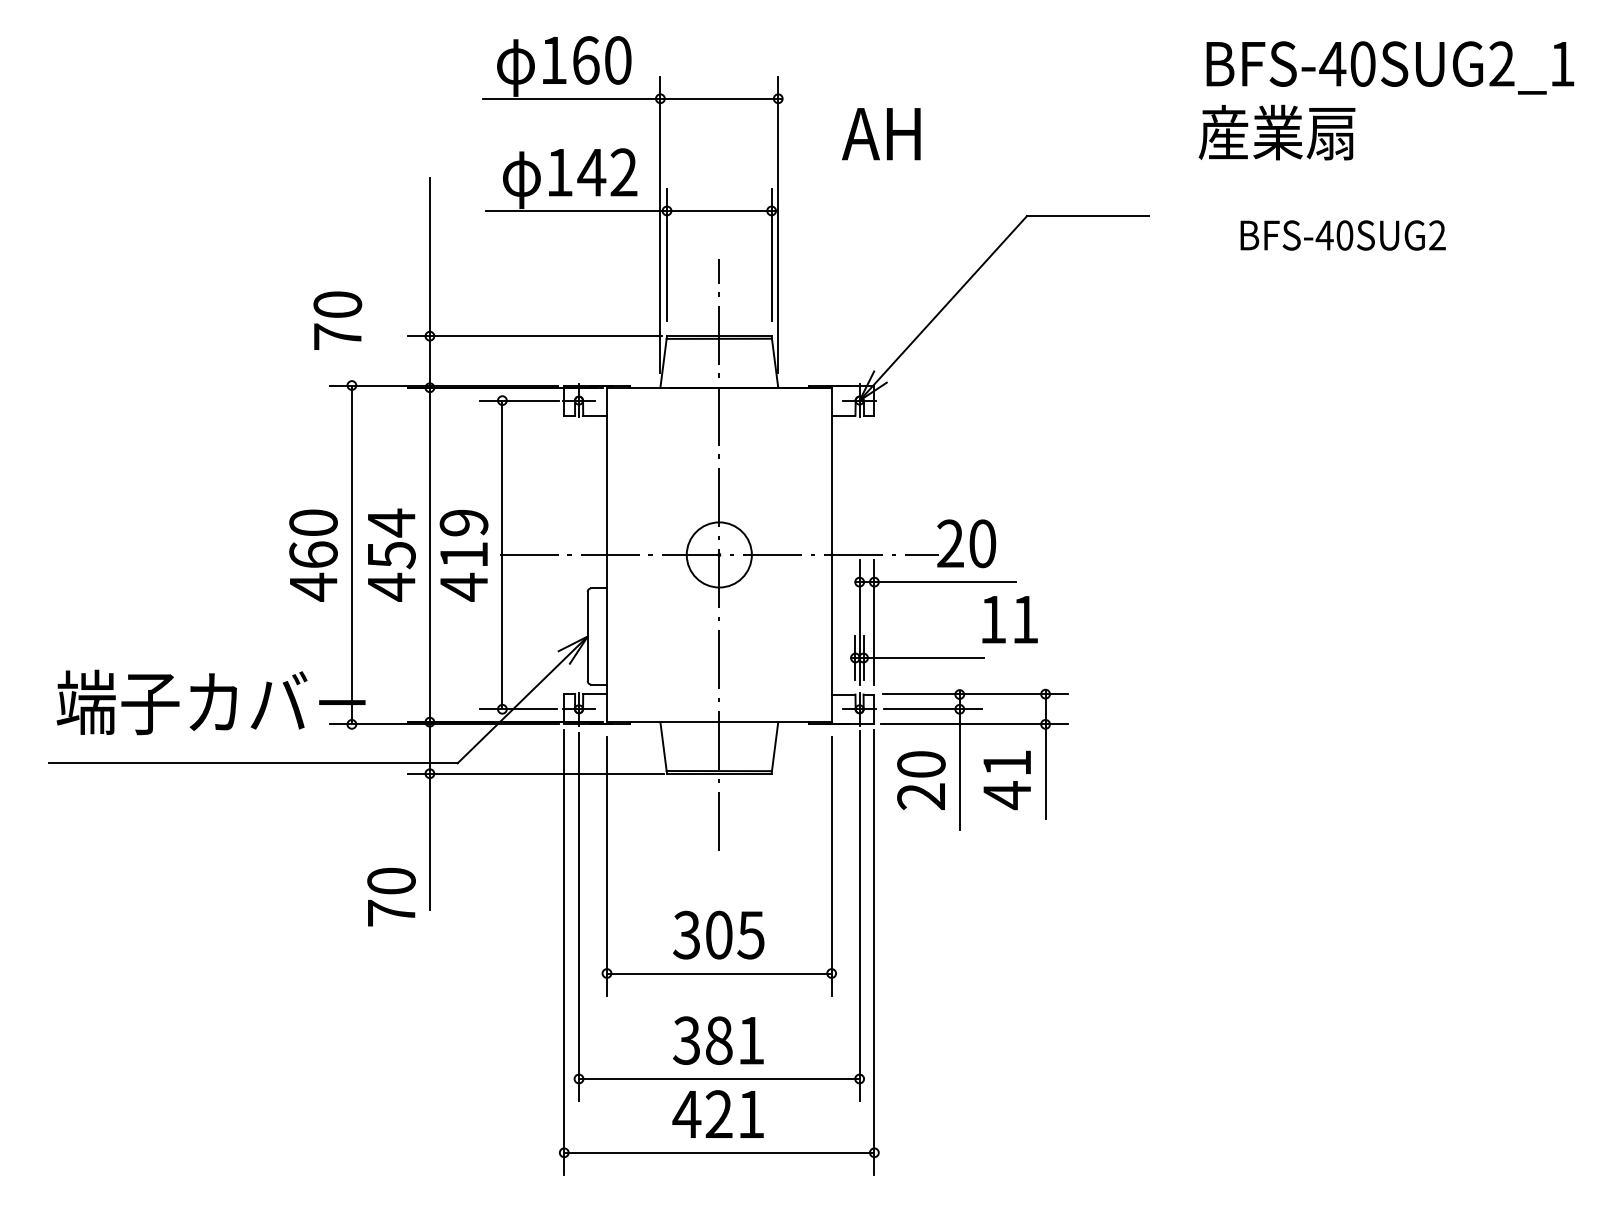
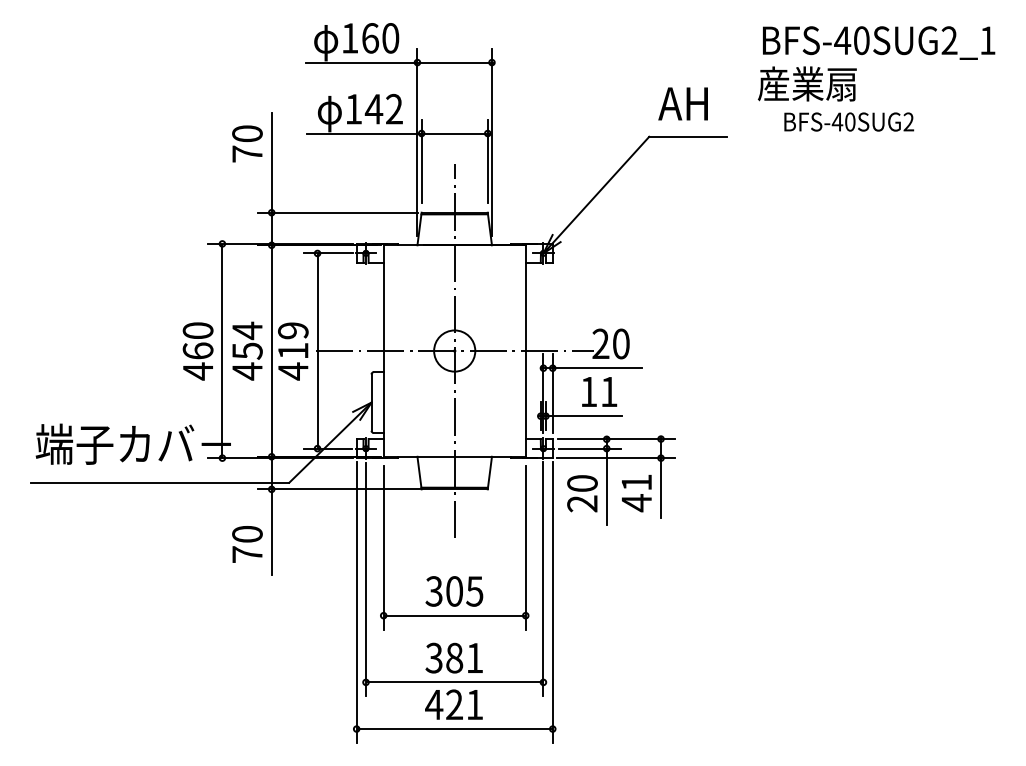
text: (880, 133) -> (682, 103), moved
text: (1343, 234) -> (849, 121), moved
text: (337, 320) -> (247, 143), moved
text: (1009, 618) -> (599, 391), moved
text: (391, 897) -> (247, 544), moved

